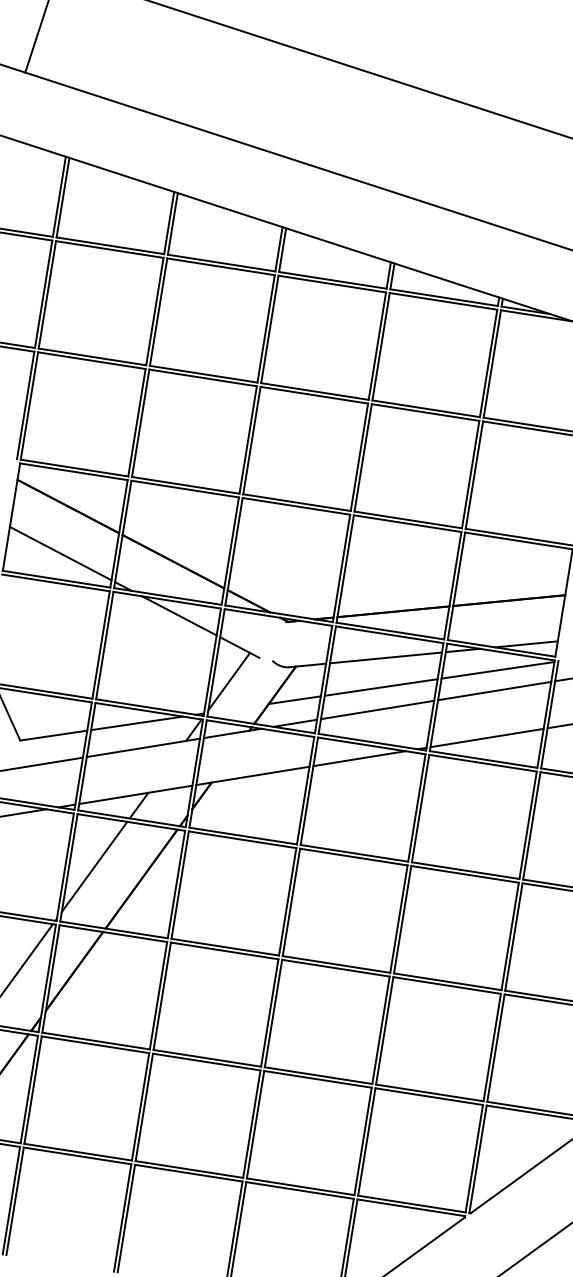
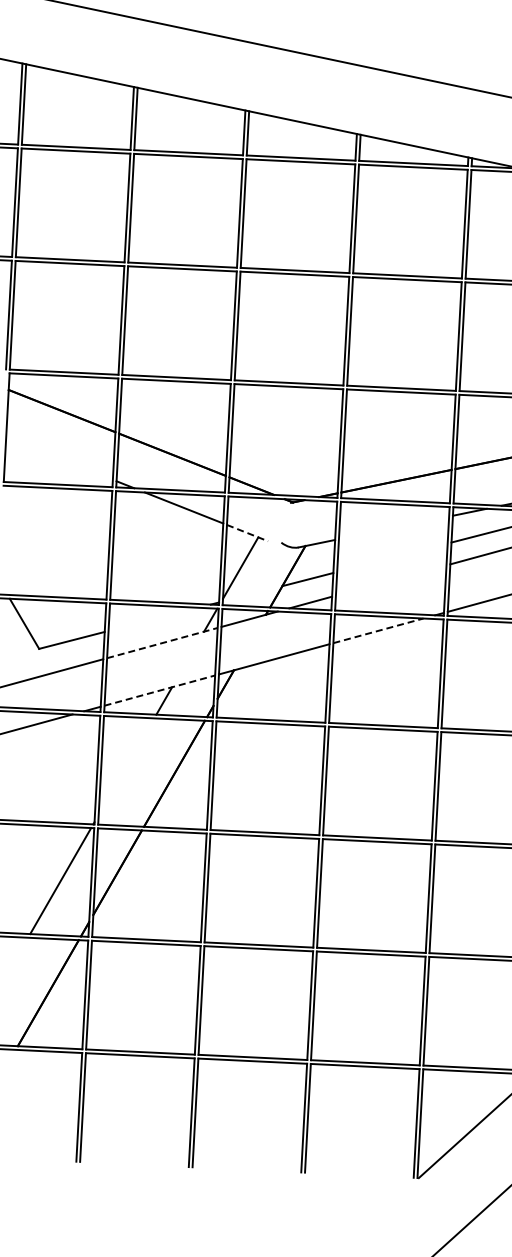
line: (60, 553) -> (59, 458), removed
line: (240, 647) -> (248, 532), solid -> dashed
line: (385, 657) -> (393, 527), removed
line: (380, 687) -> (391, 557), removed
line: (377, 709) -> (391, 580), removed
line: (137, 723) -> (153, 619), removed
line: (143, 747) -> (162, 642), solid -> dashed
line: (359, 758) -> (378, 630), solid -> dashed
line: (136, 794) -> (160, 690), solid -> dashed
line: (94, 866) -> (126, 766), removed

